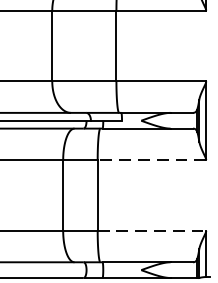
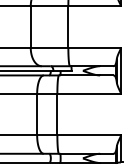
line: (152, 159) -> (89, 93), dashed -> solid
line: (152, 231) -> (89, 135), dashed -> solid

